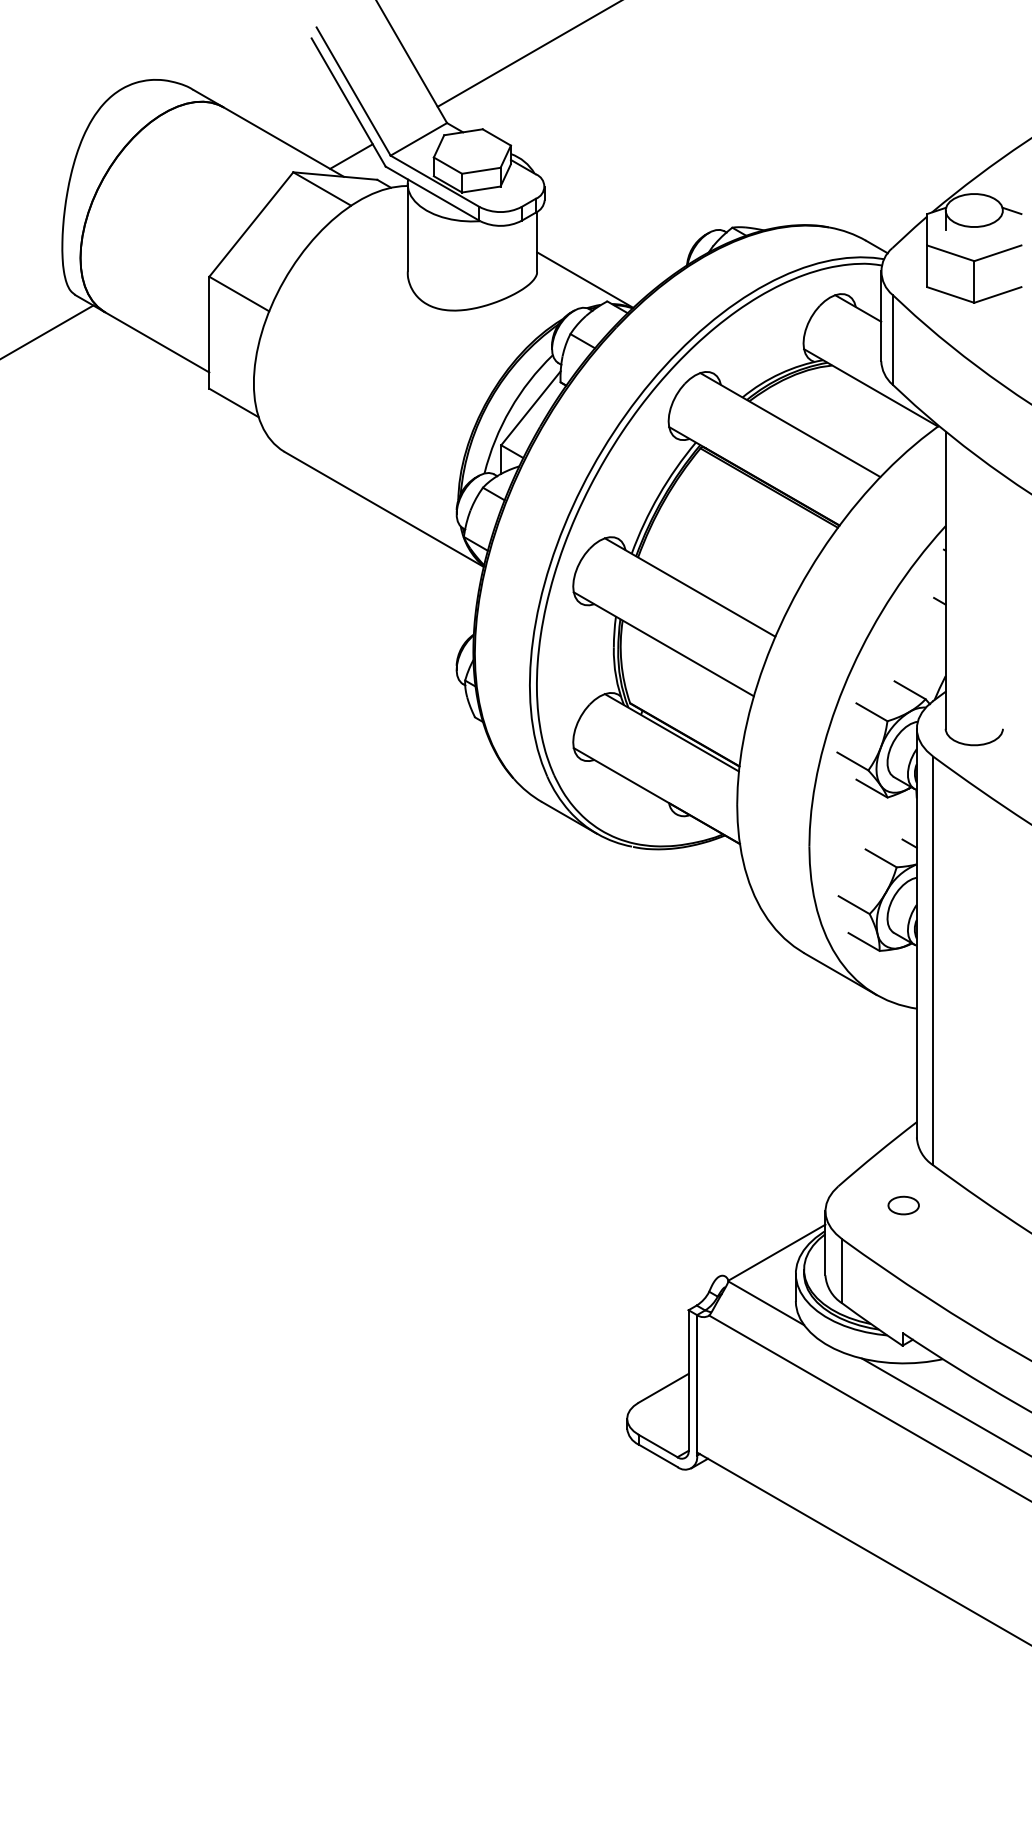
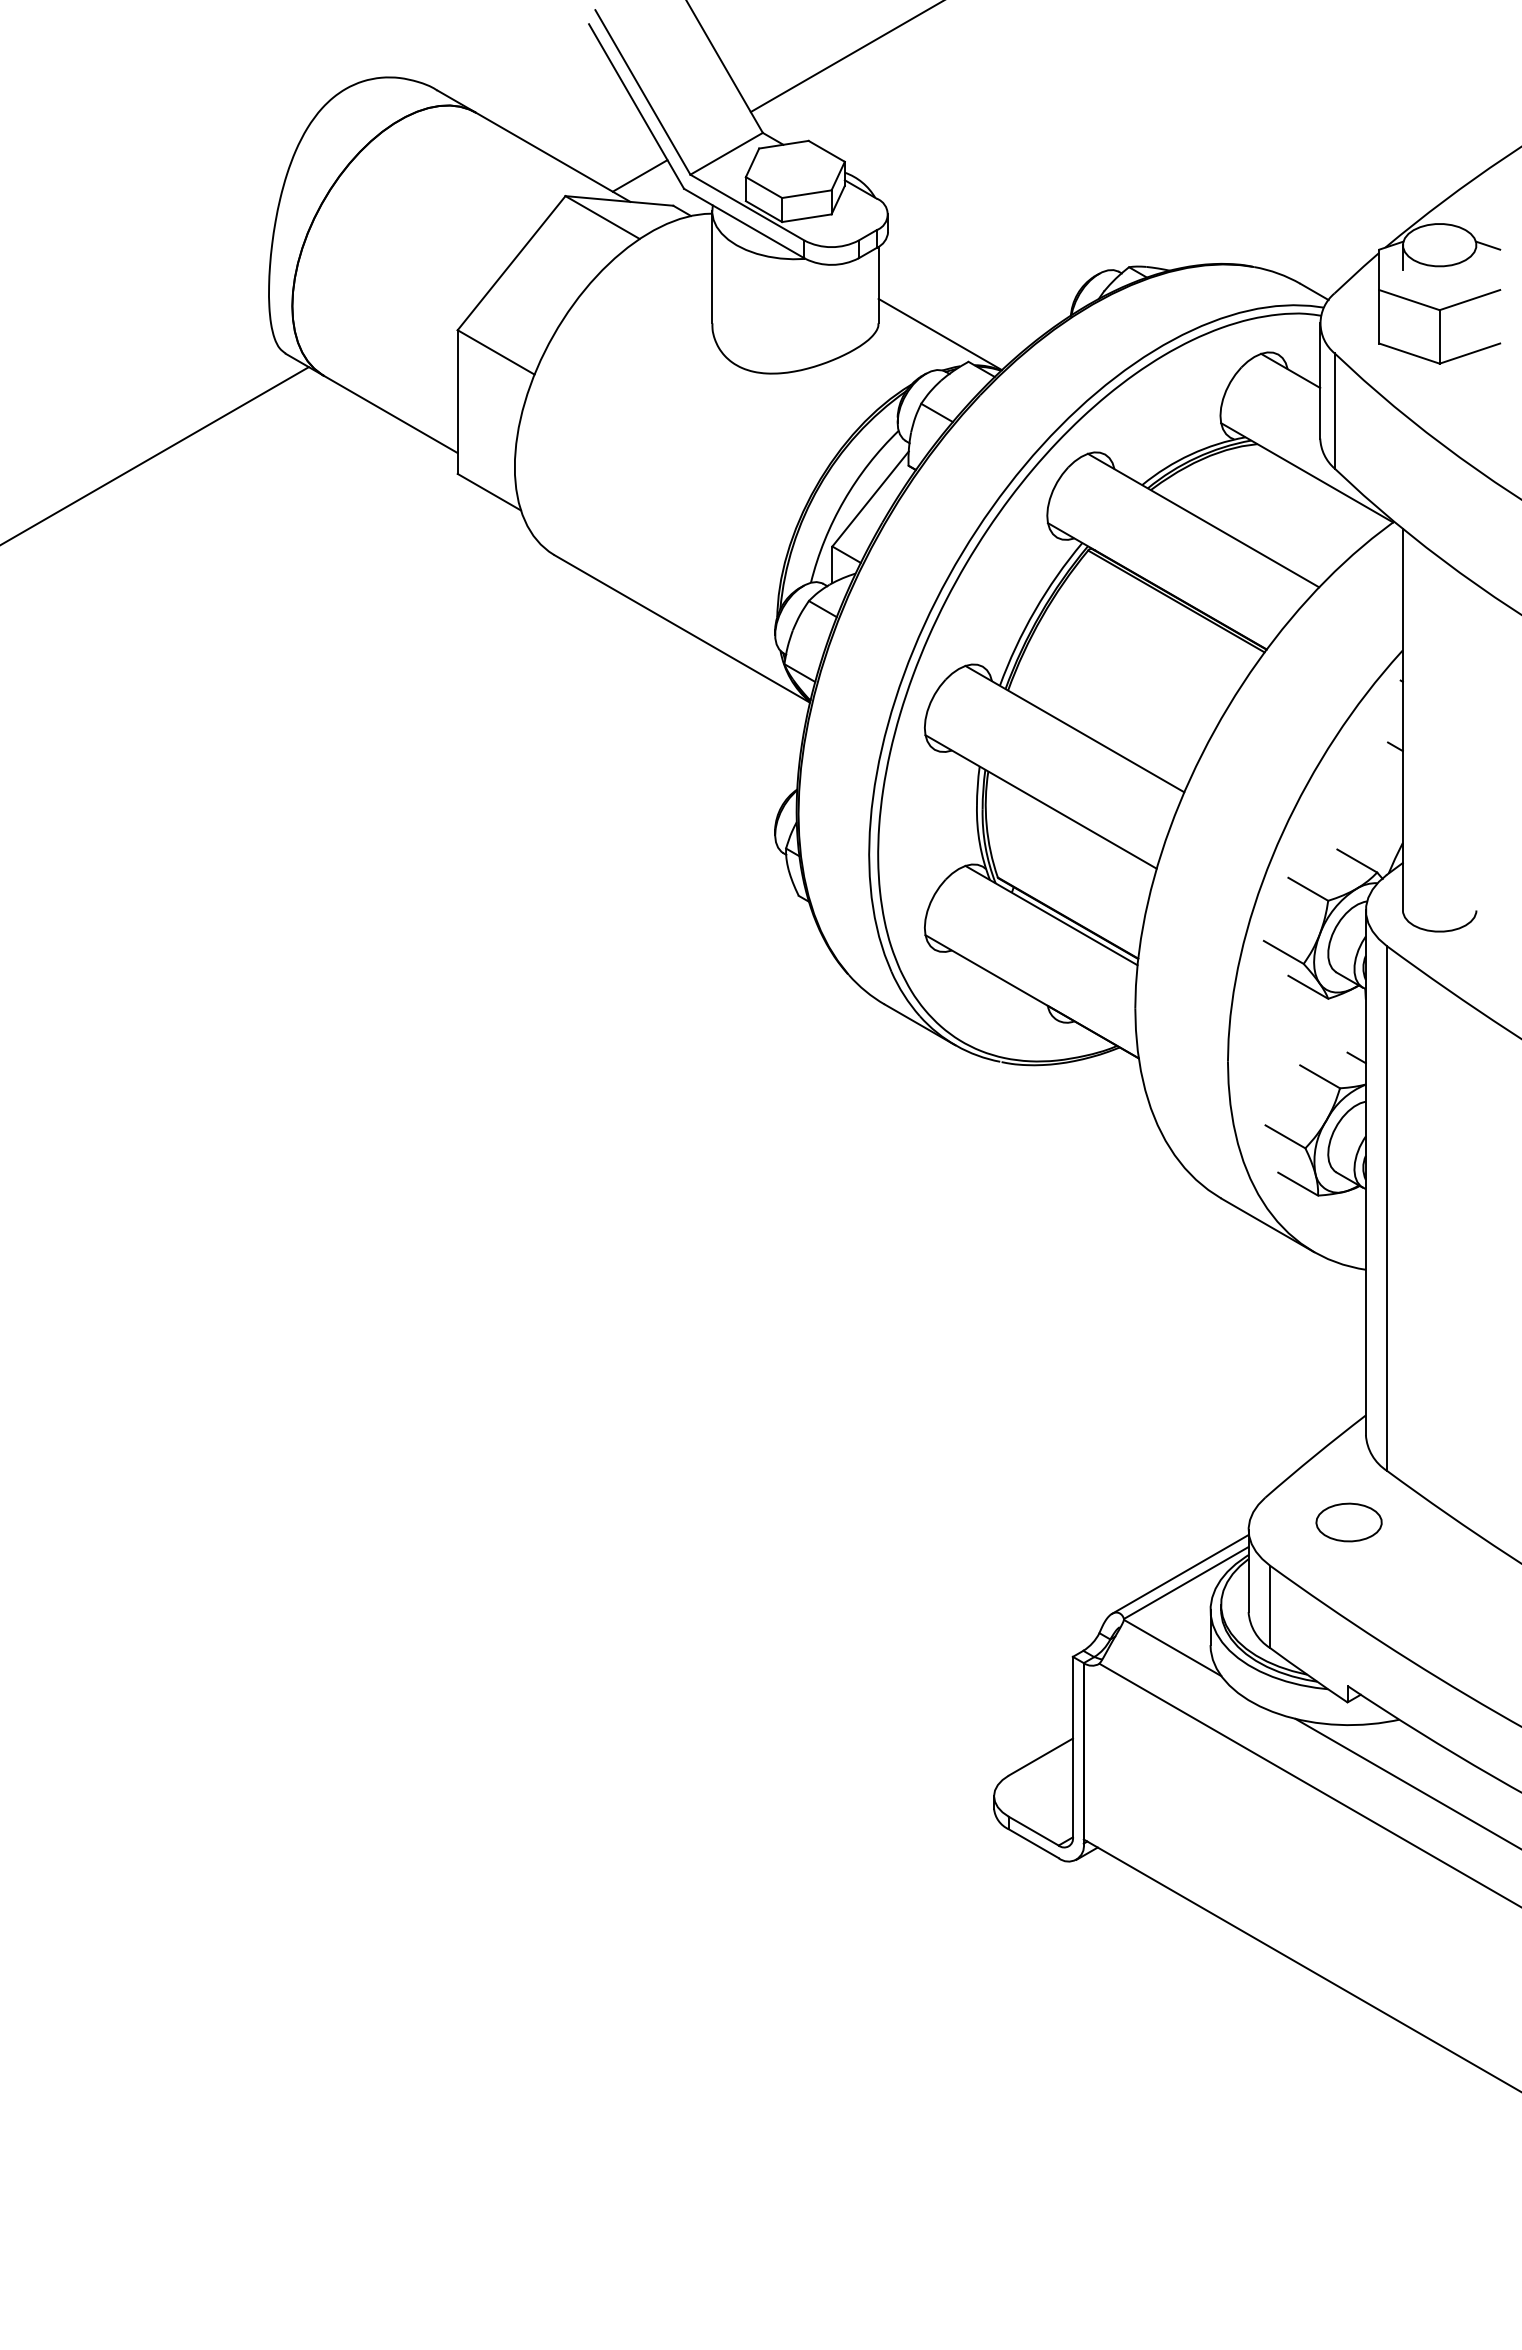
part: (903, 1205) -> (1348, 1522), size x1.67
line: (772, 1246) -> (1180, 1574), added

